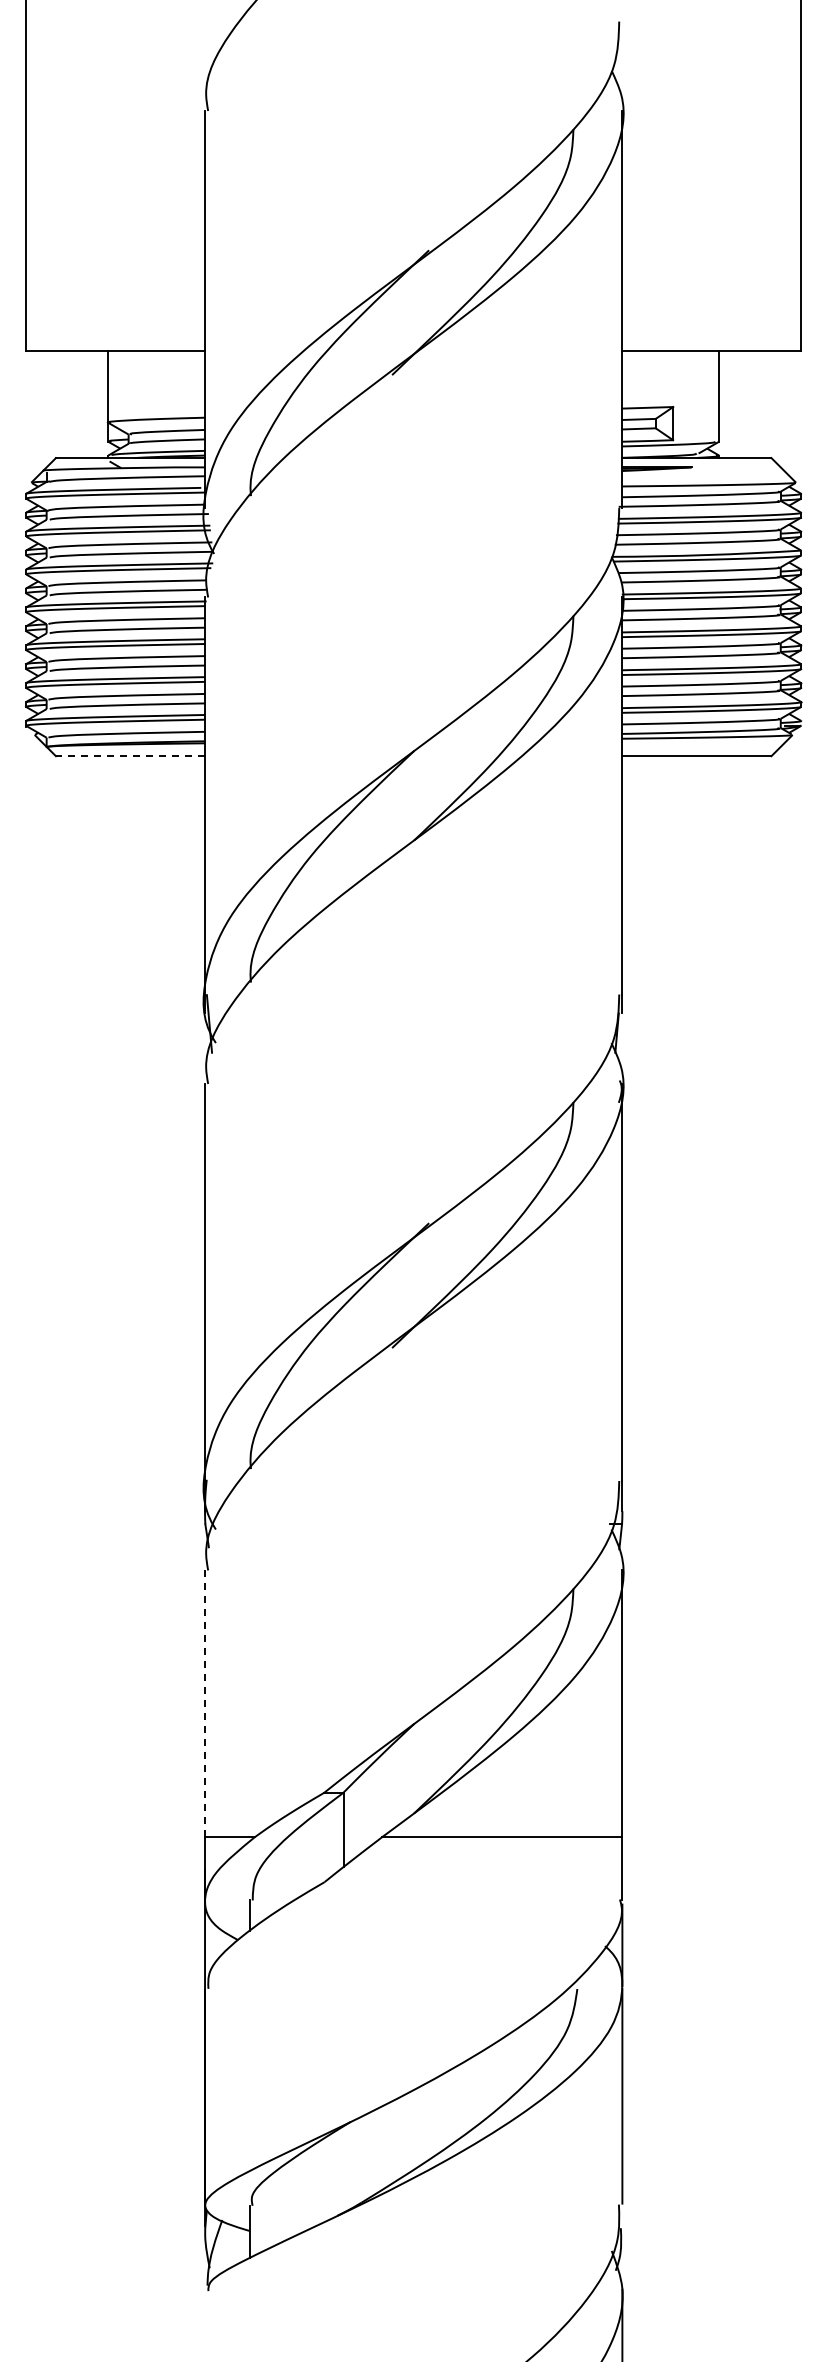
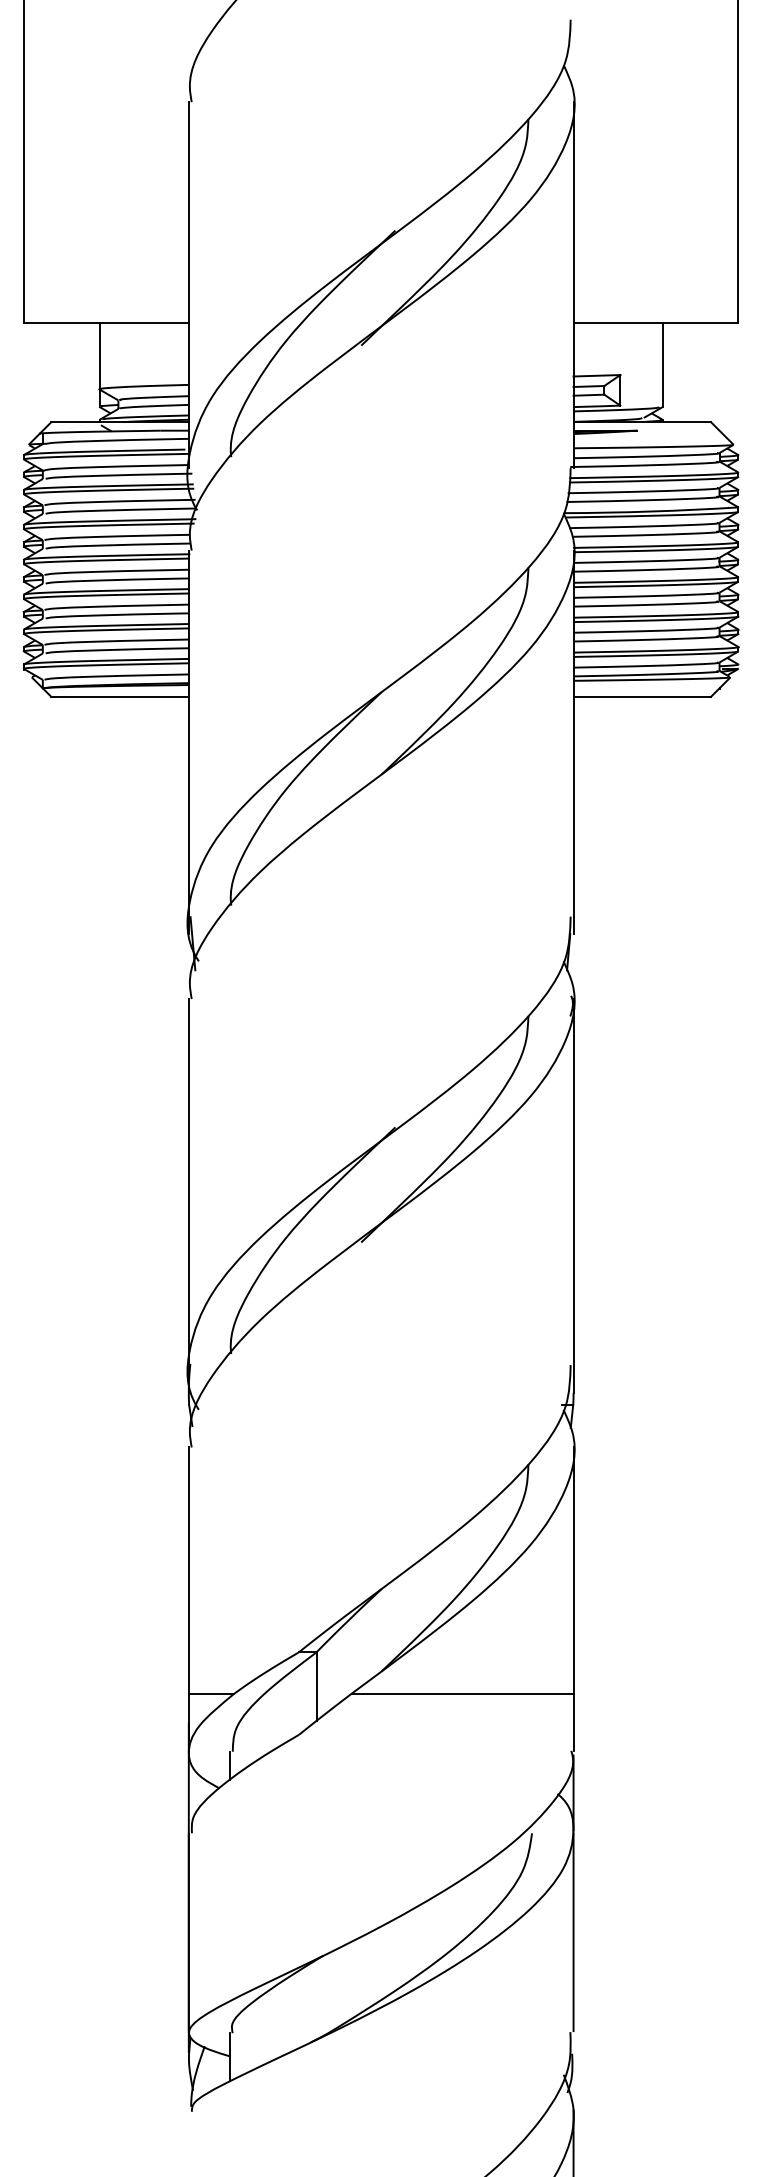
line: (130, 756) -> (120, 697), dashed -> solid
line: (205, 1704) -> (189, 1571), dashed -> solid

